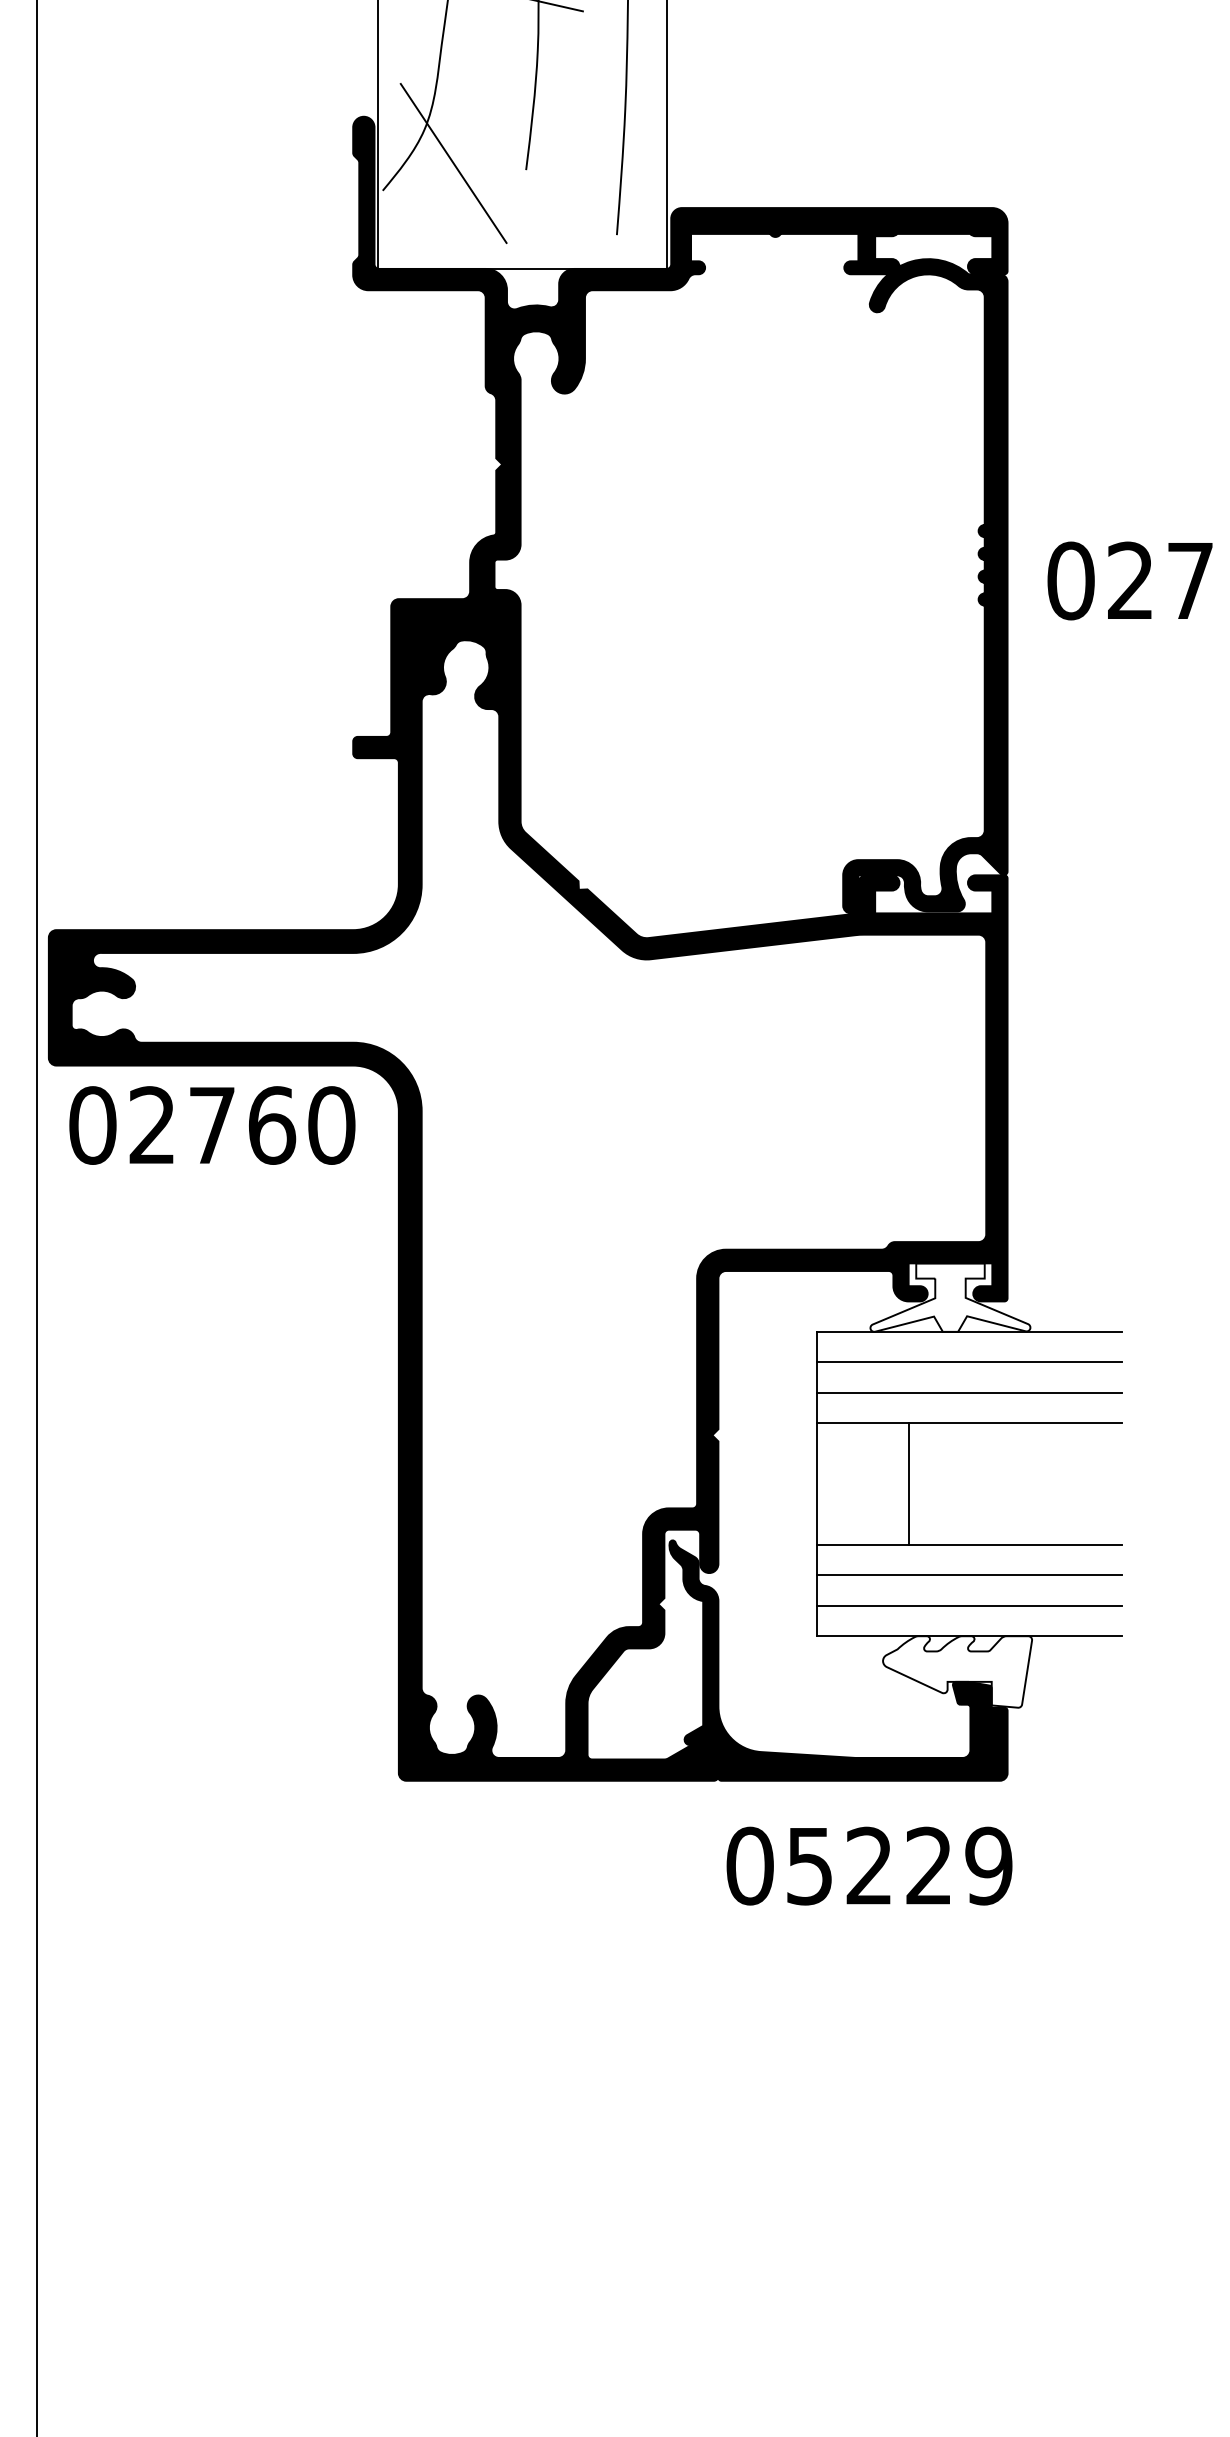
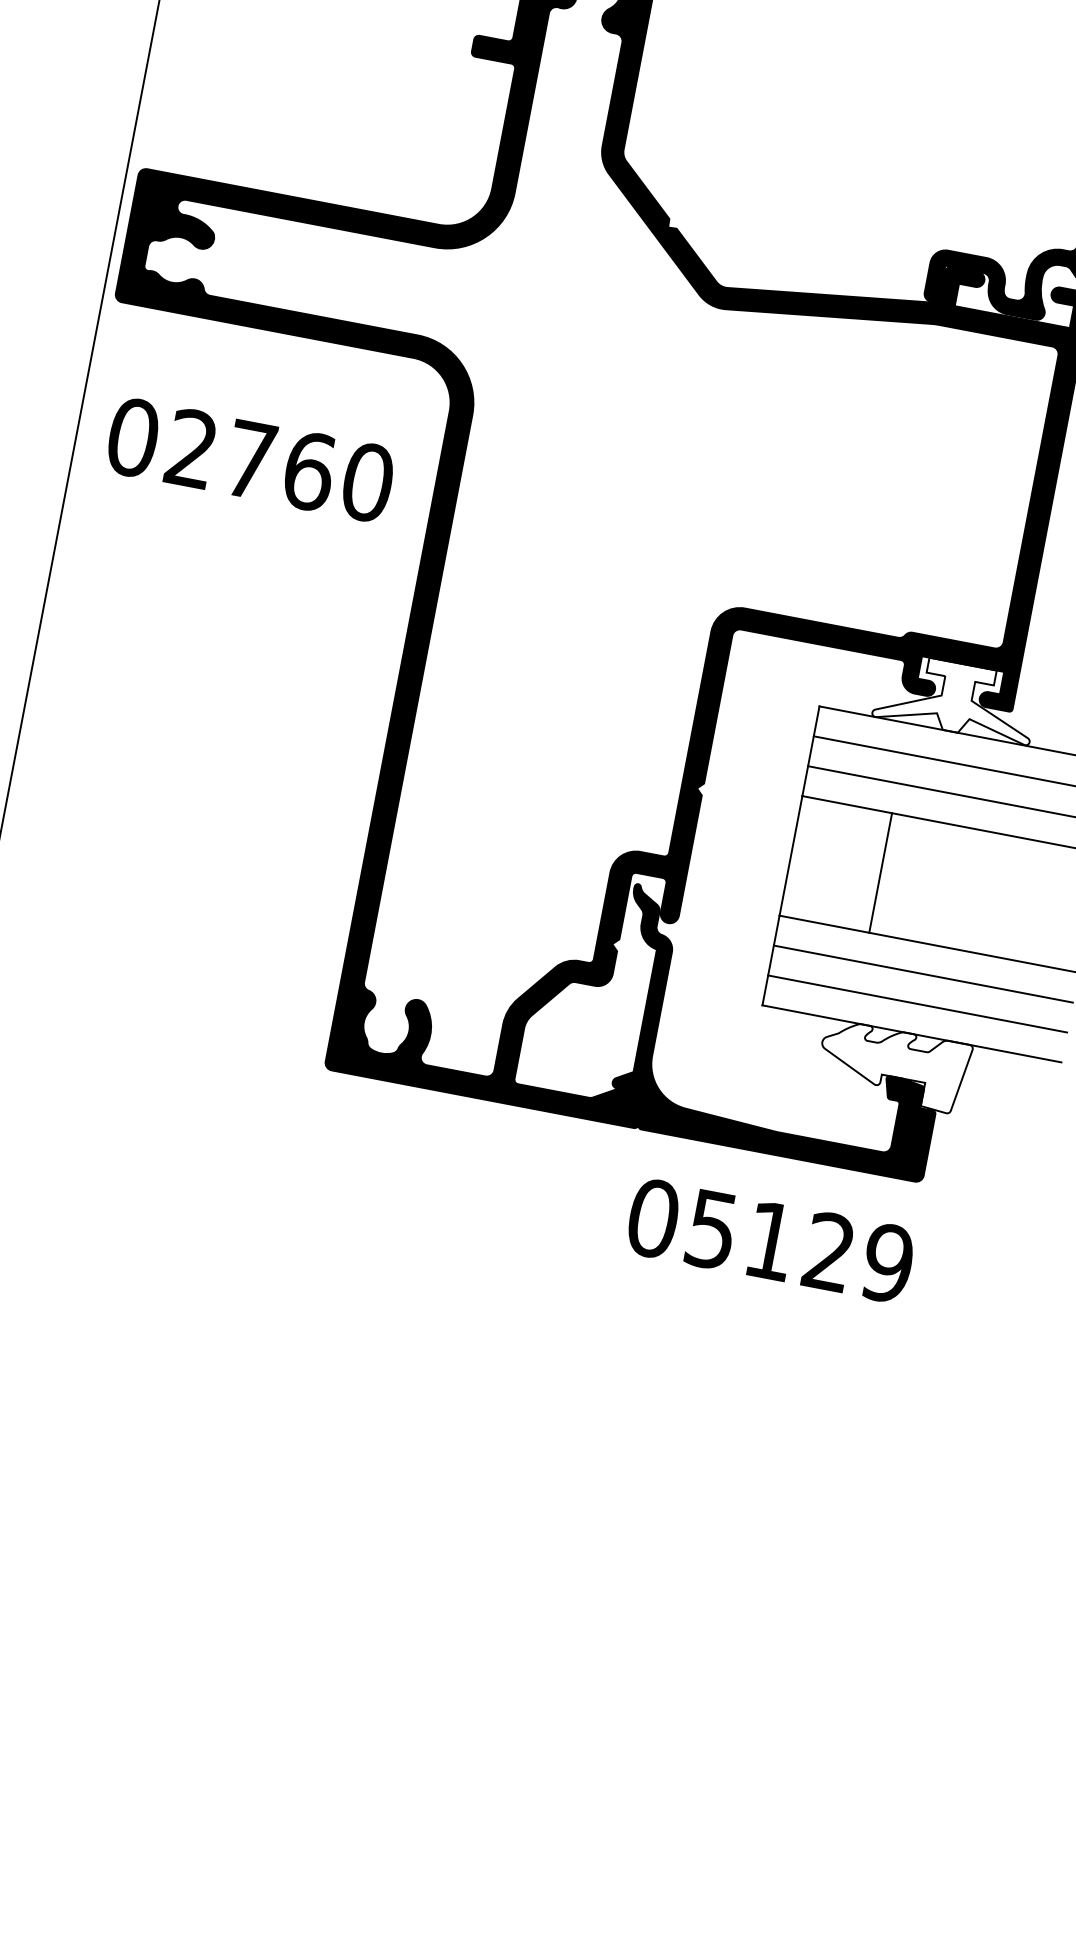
text: (212, 1125) -> (250, 460), moved
text: (868, 1865) -> (769, 1240), 05229 -> 05129

